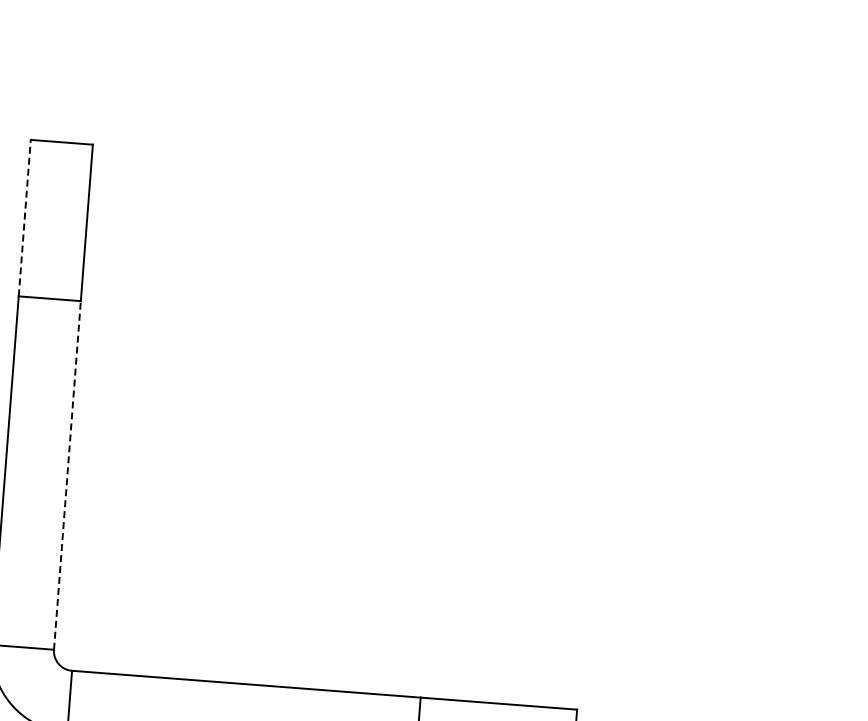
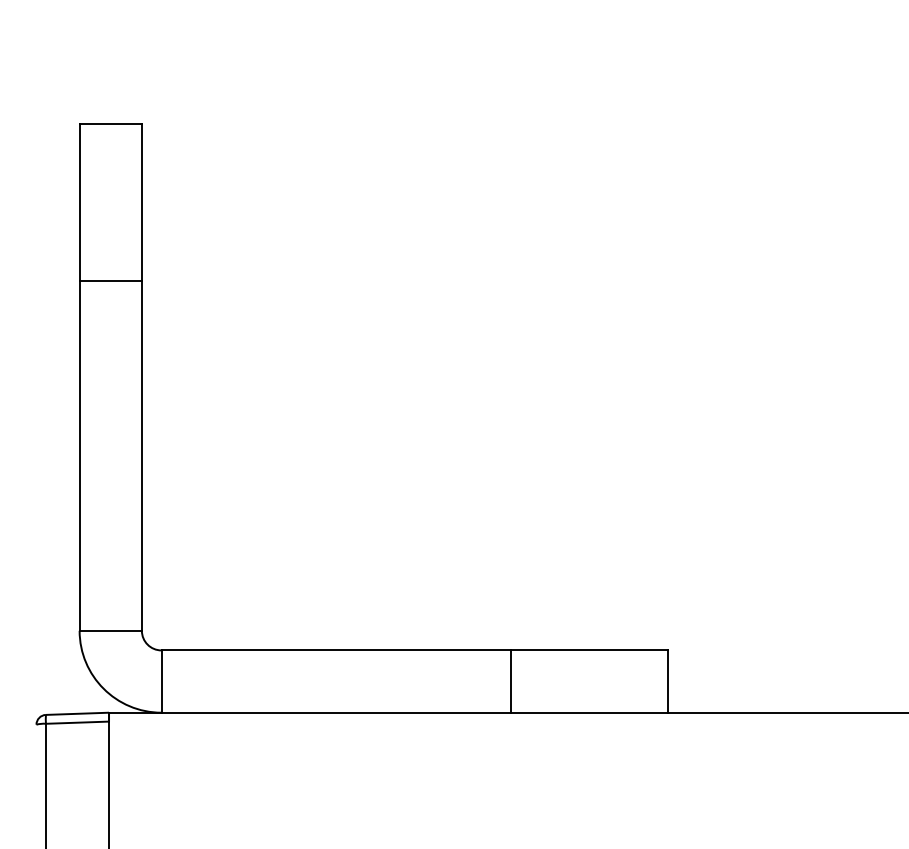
line: (24, 217) -> (79, 202), dashed -> solid
line: (66, 475) -> (141, 456), dashed -> solid

